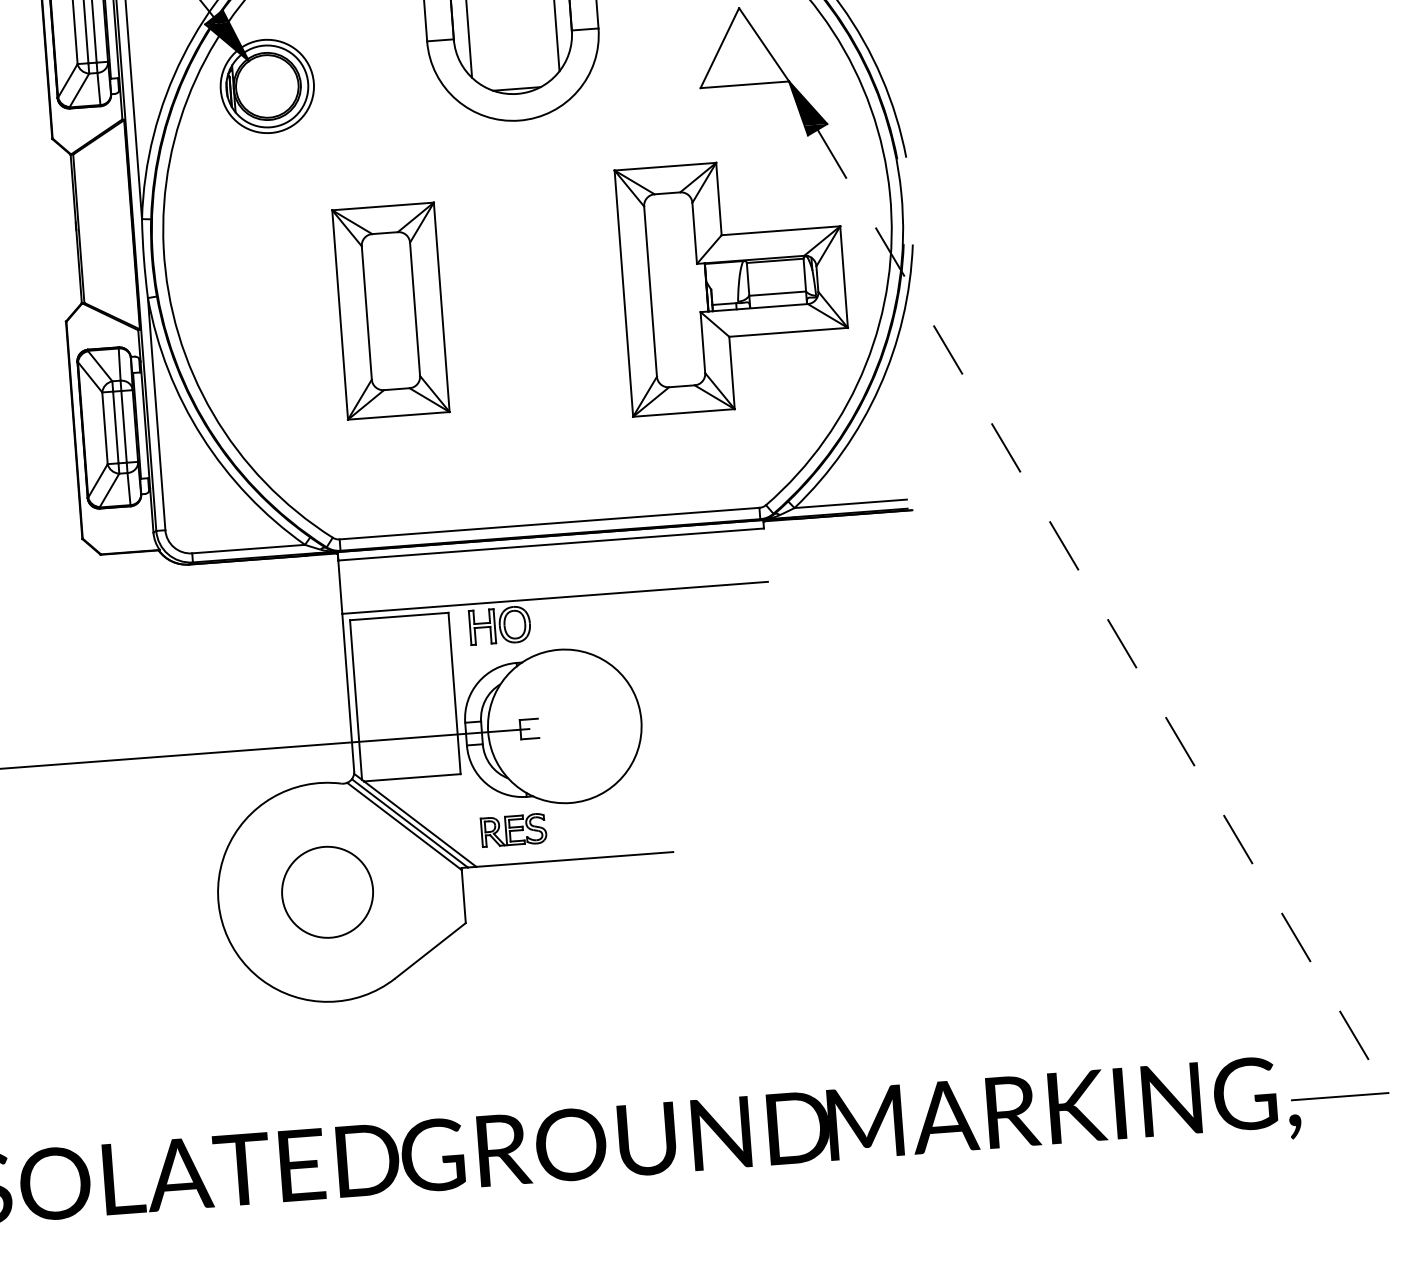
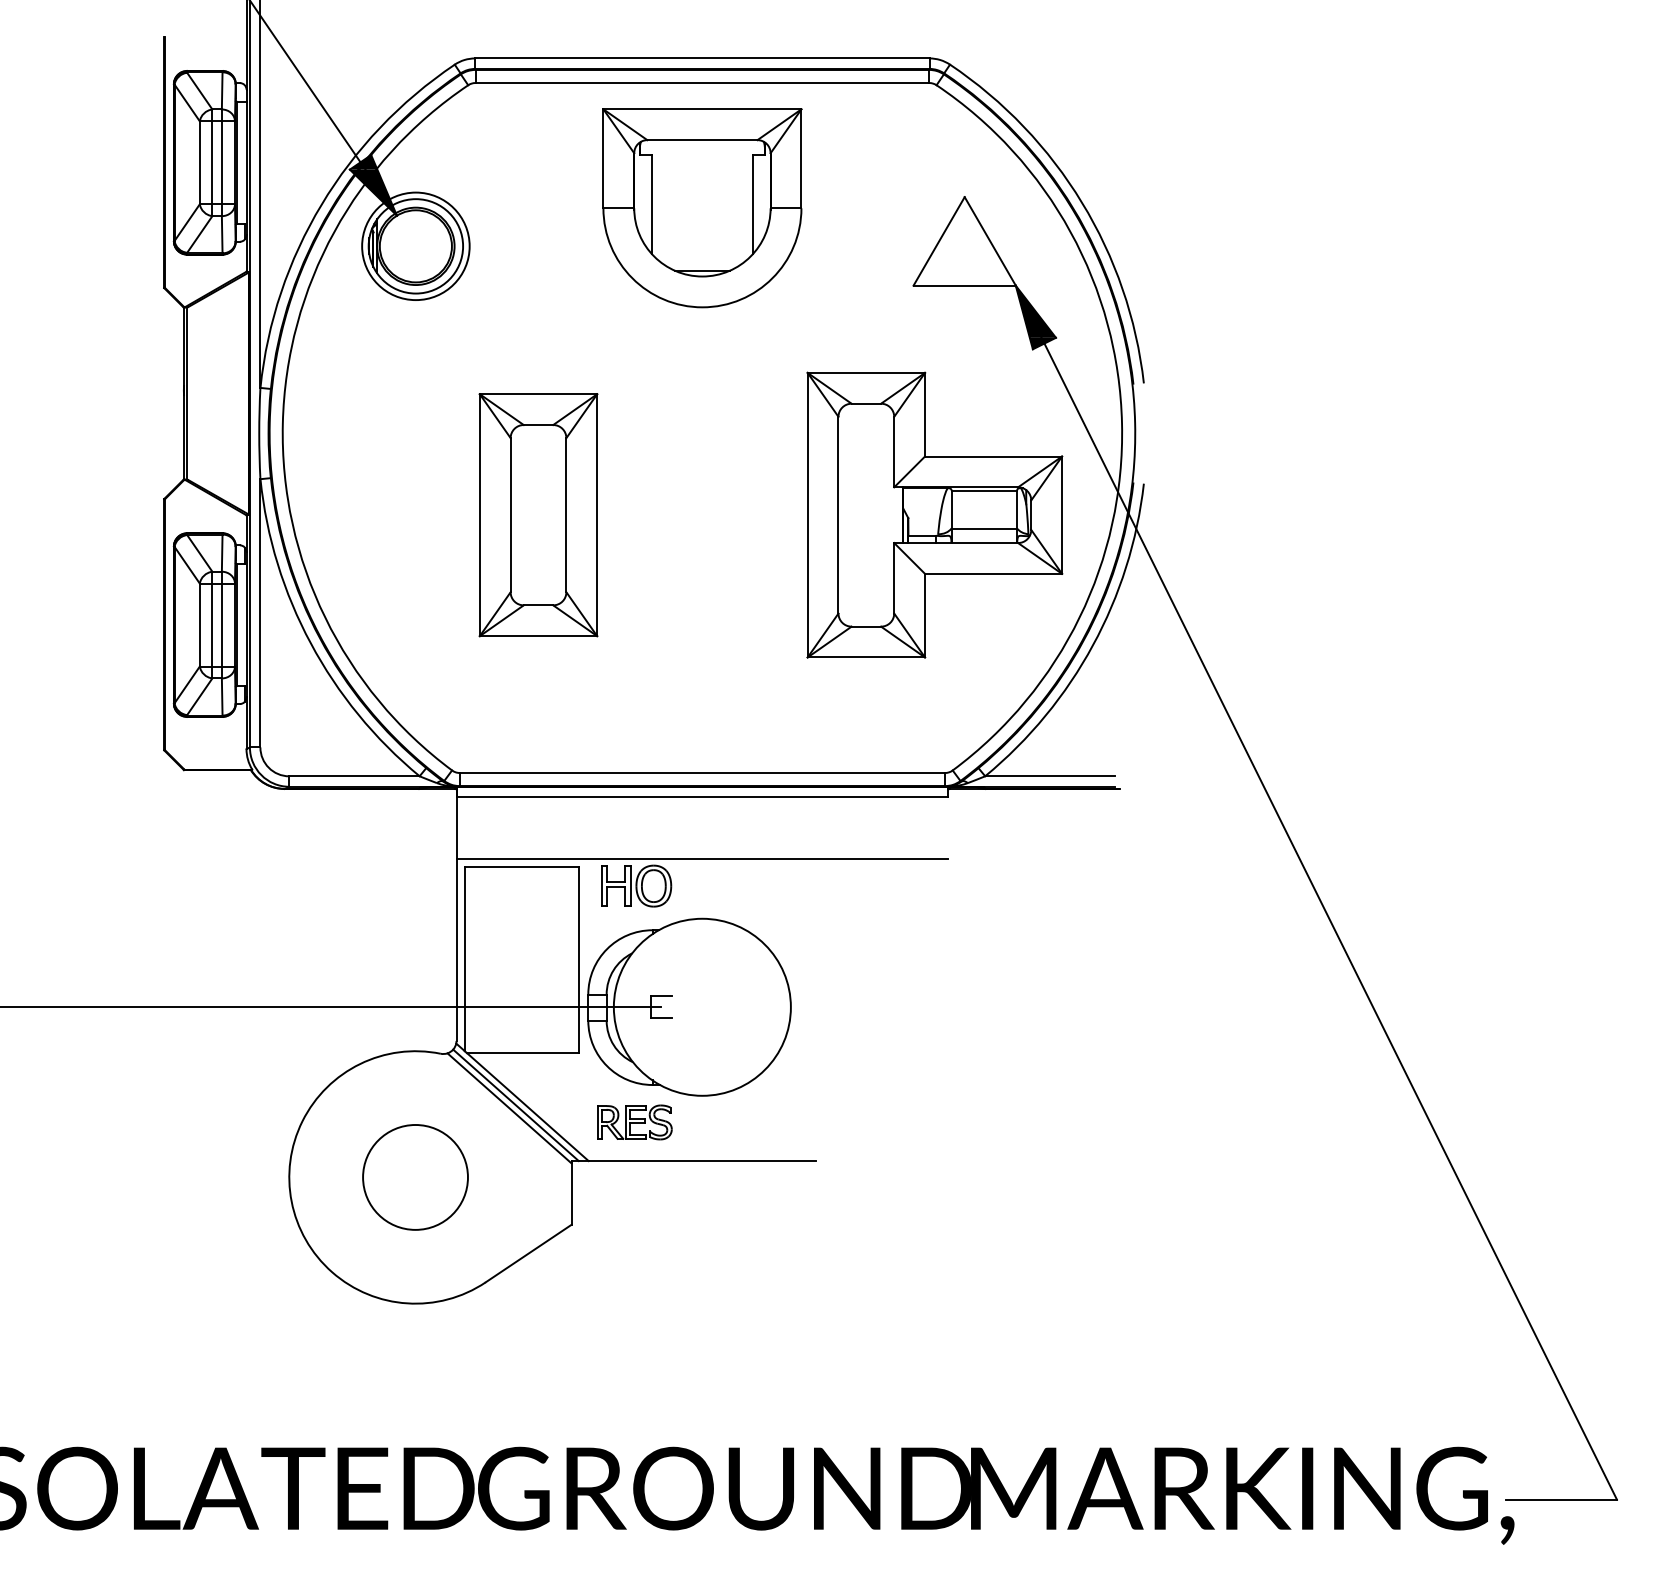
line: (1102, 612) -> (1330, 922), dashed -> solid

